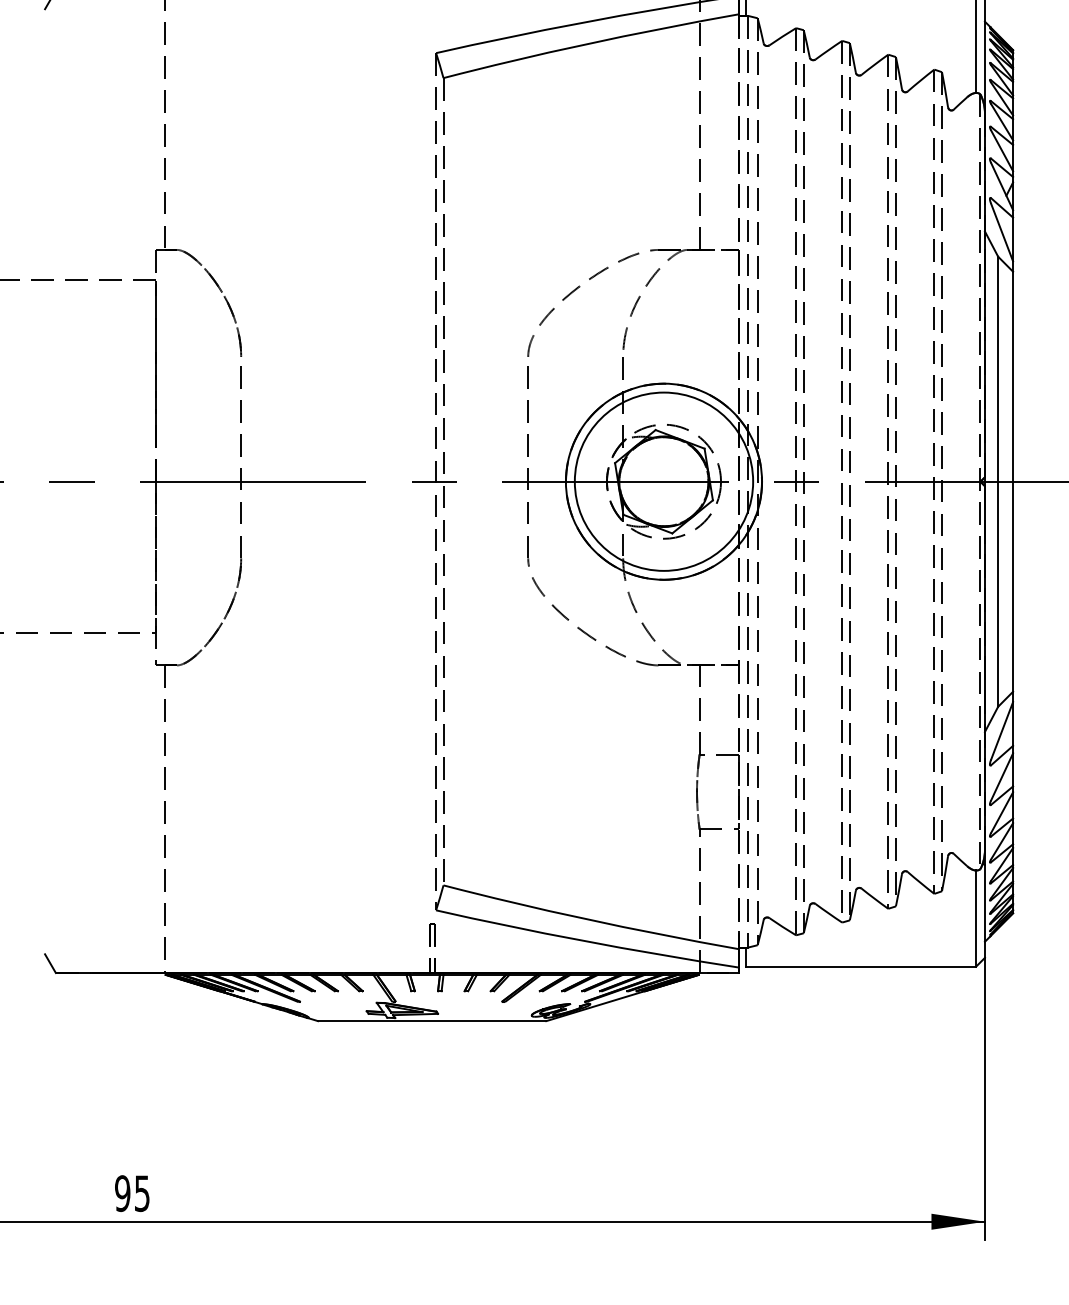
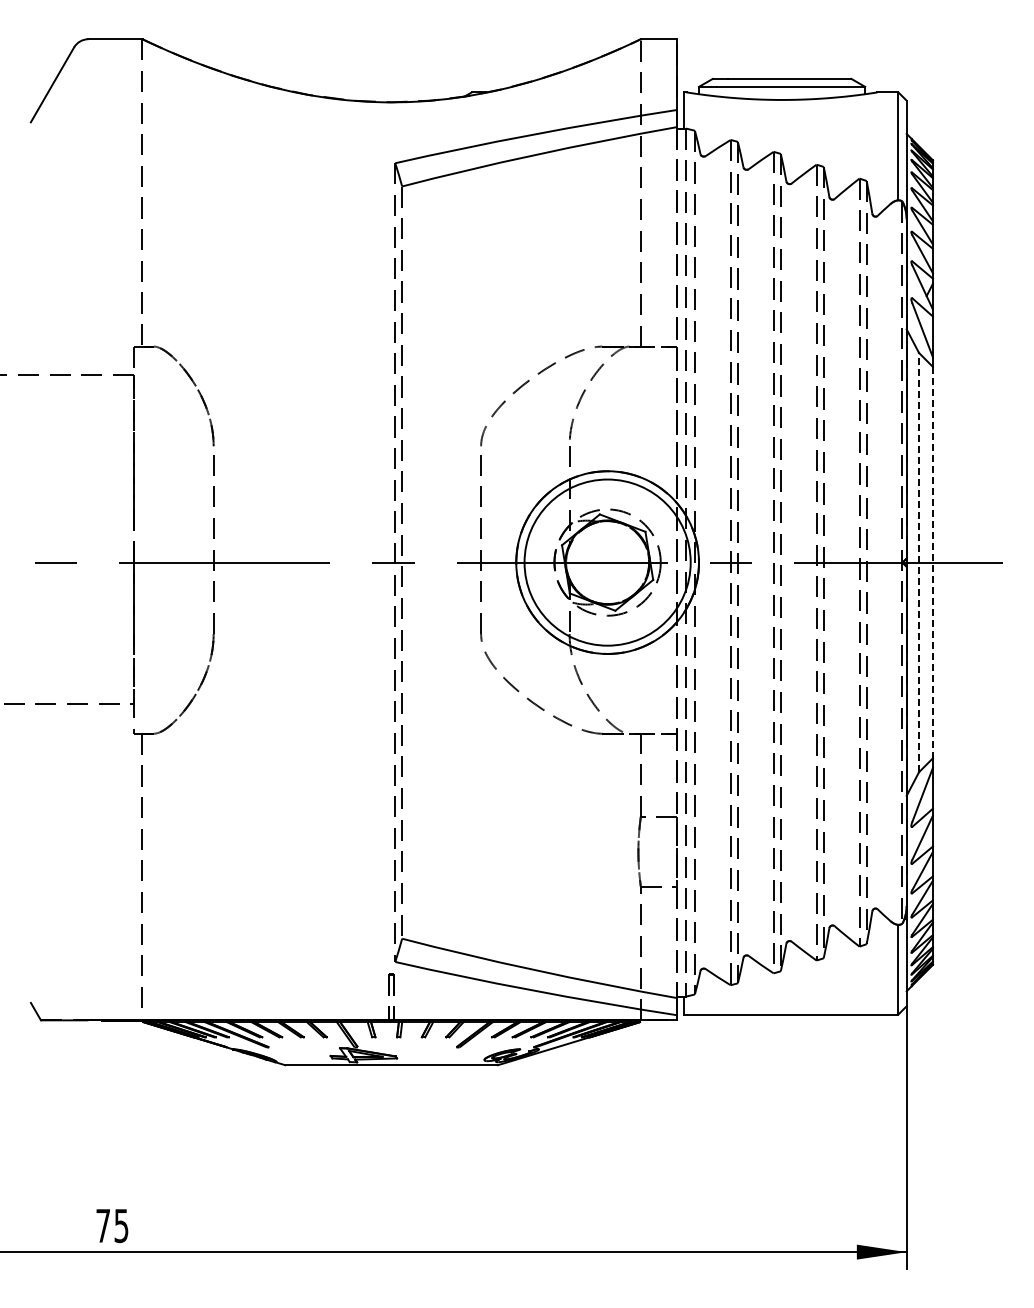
line: (998, 481) -> (919, 562), solid -> dashed
line: (1012, 481) -> (932, 562), solid -> dashed
text: (122, 1193) -> (103, 1225), 95 -> 75

